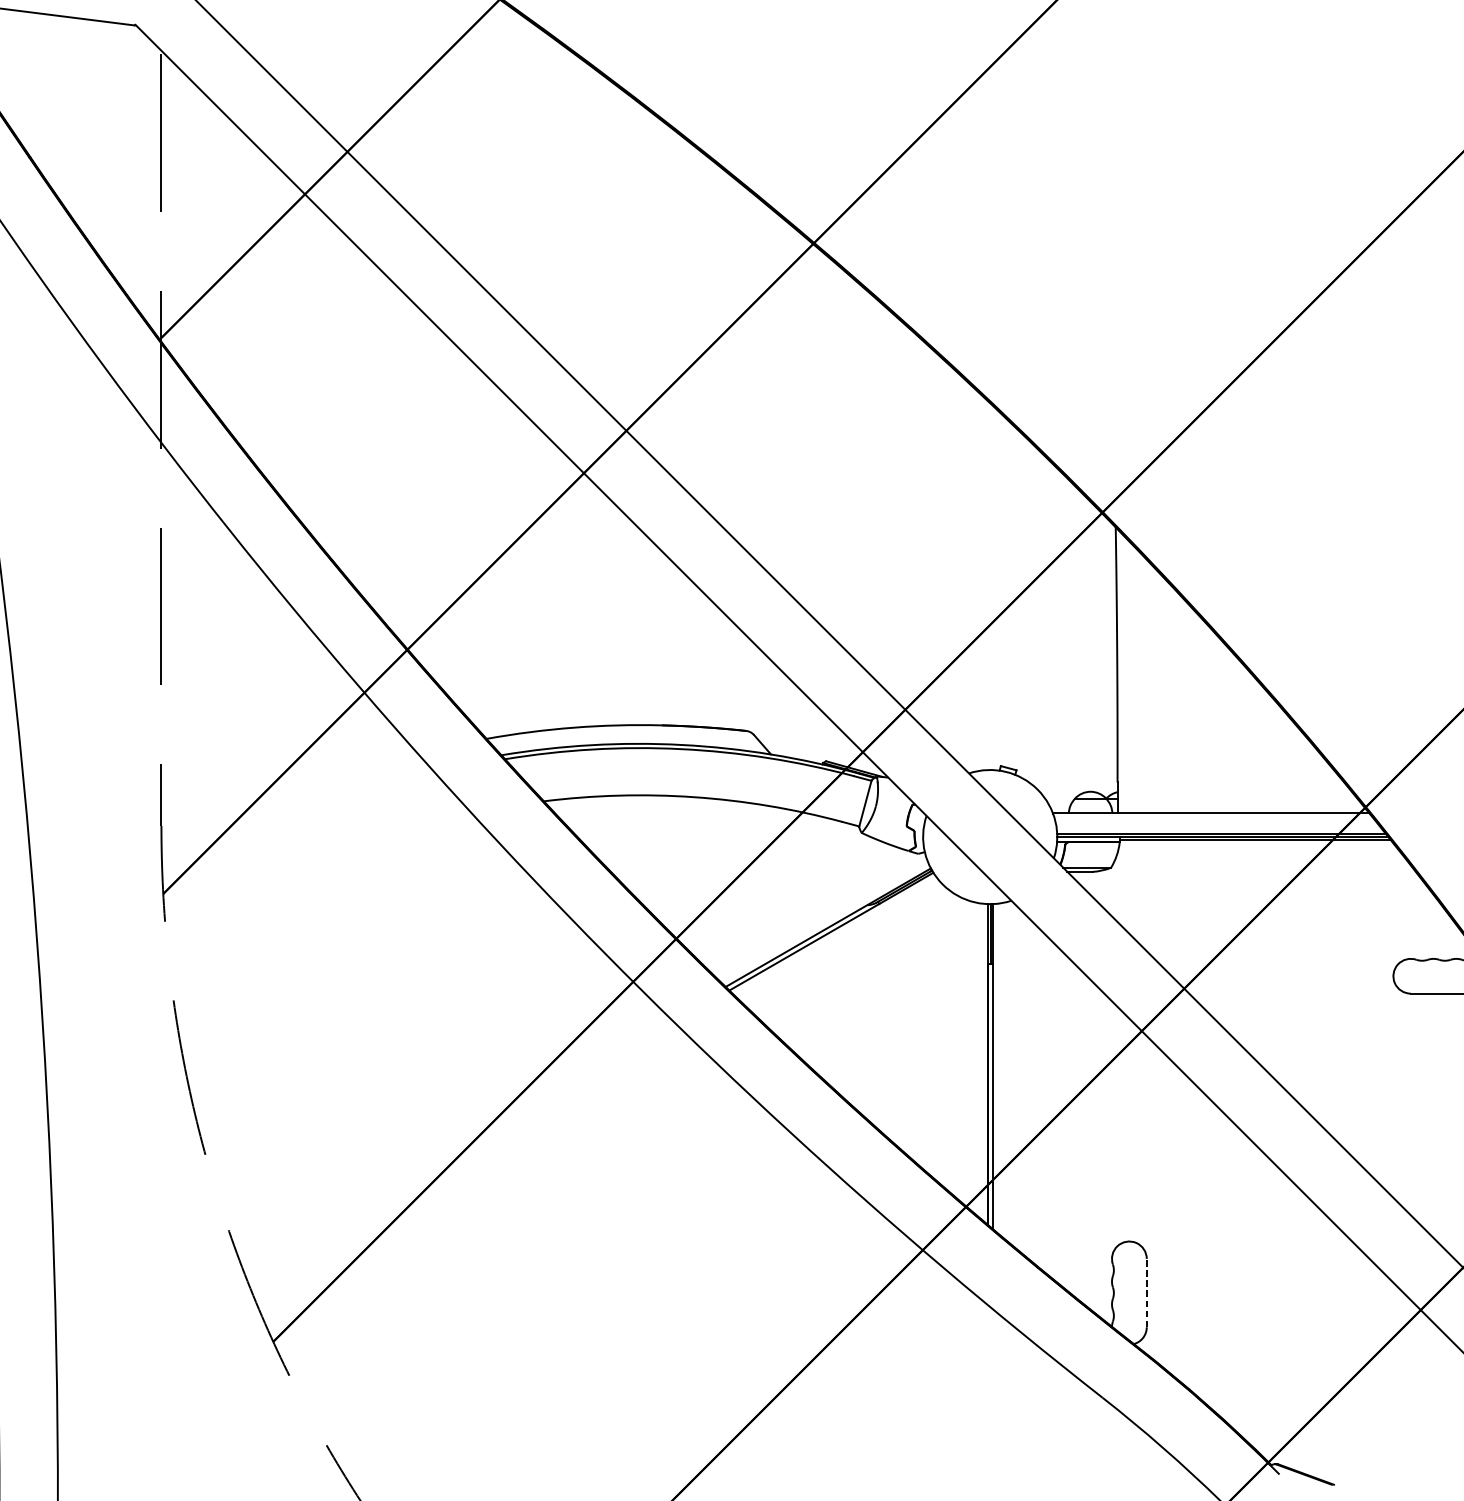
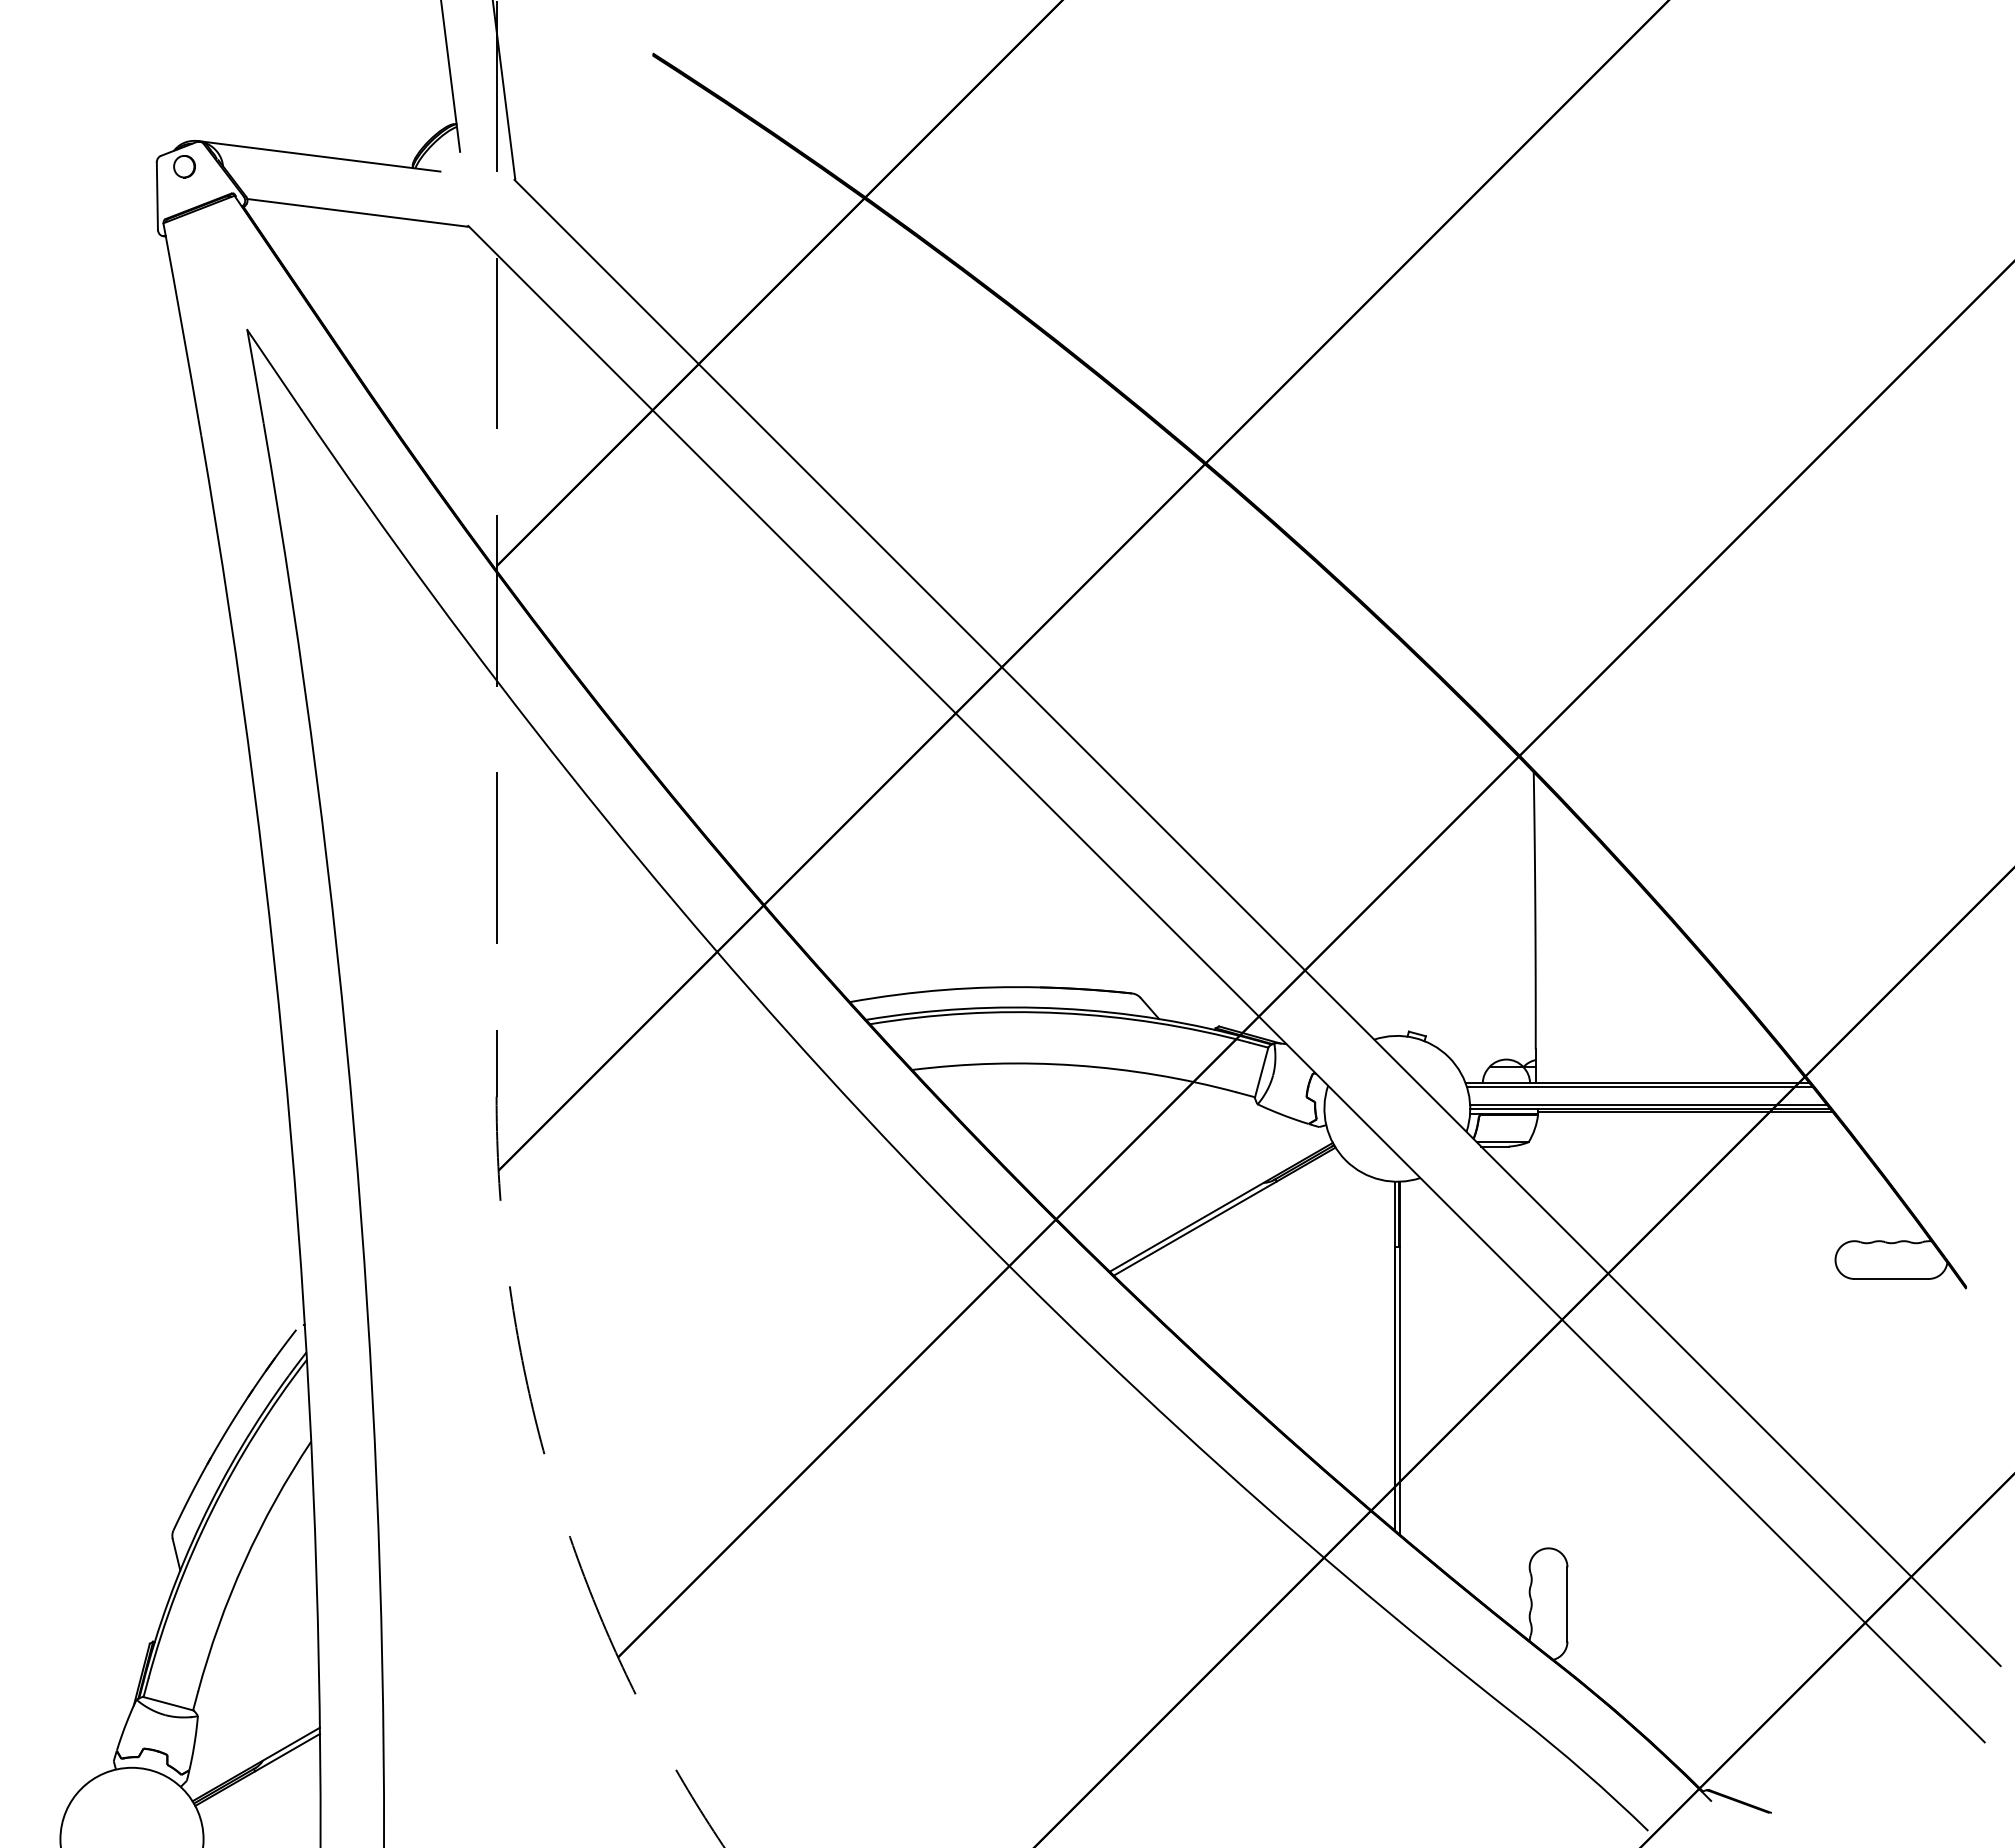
line: (1213, 816) -> (1639, 1086), added
line: (1146, 1292) -> (1567, 1603), dashed -> solid

